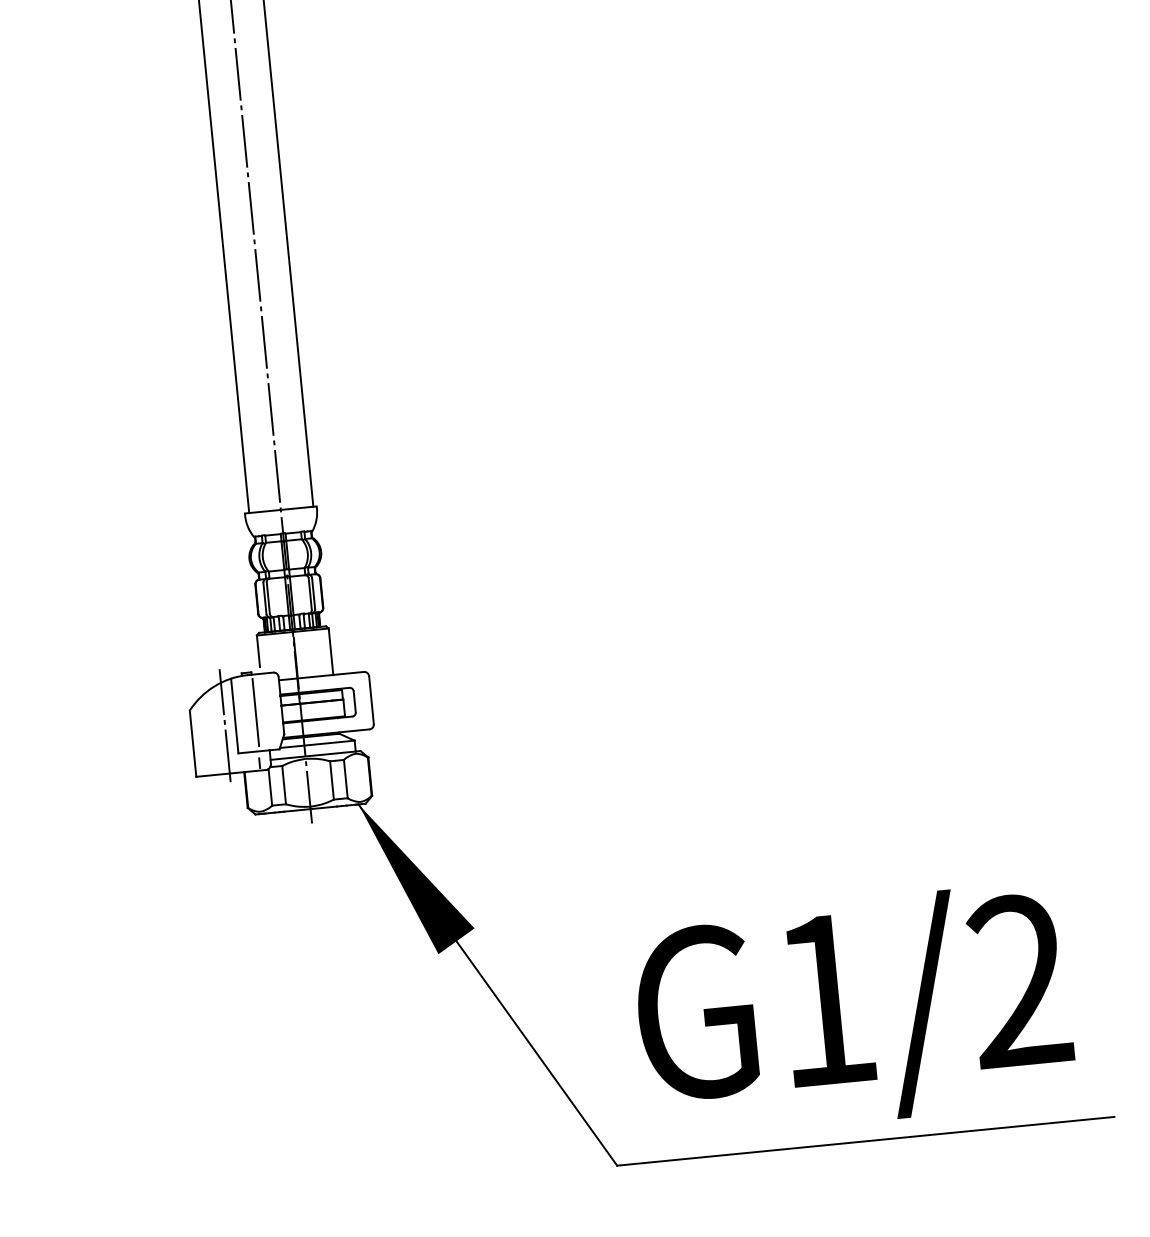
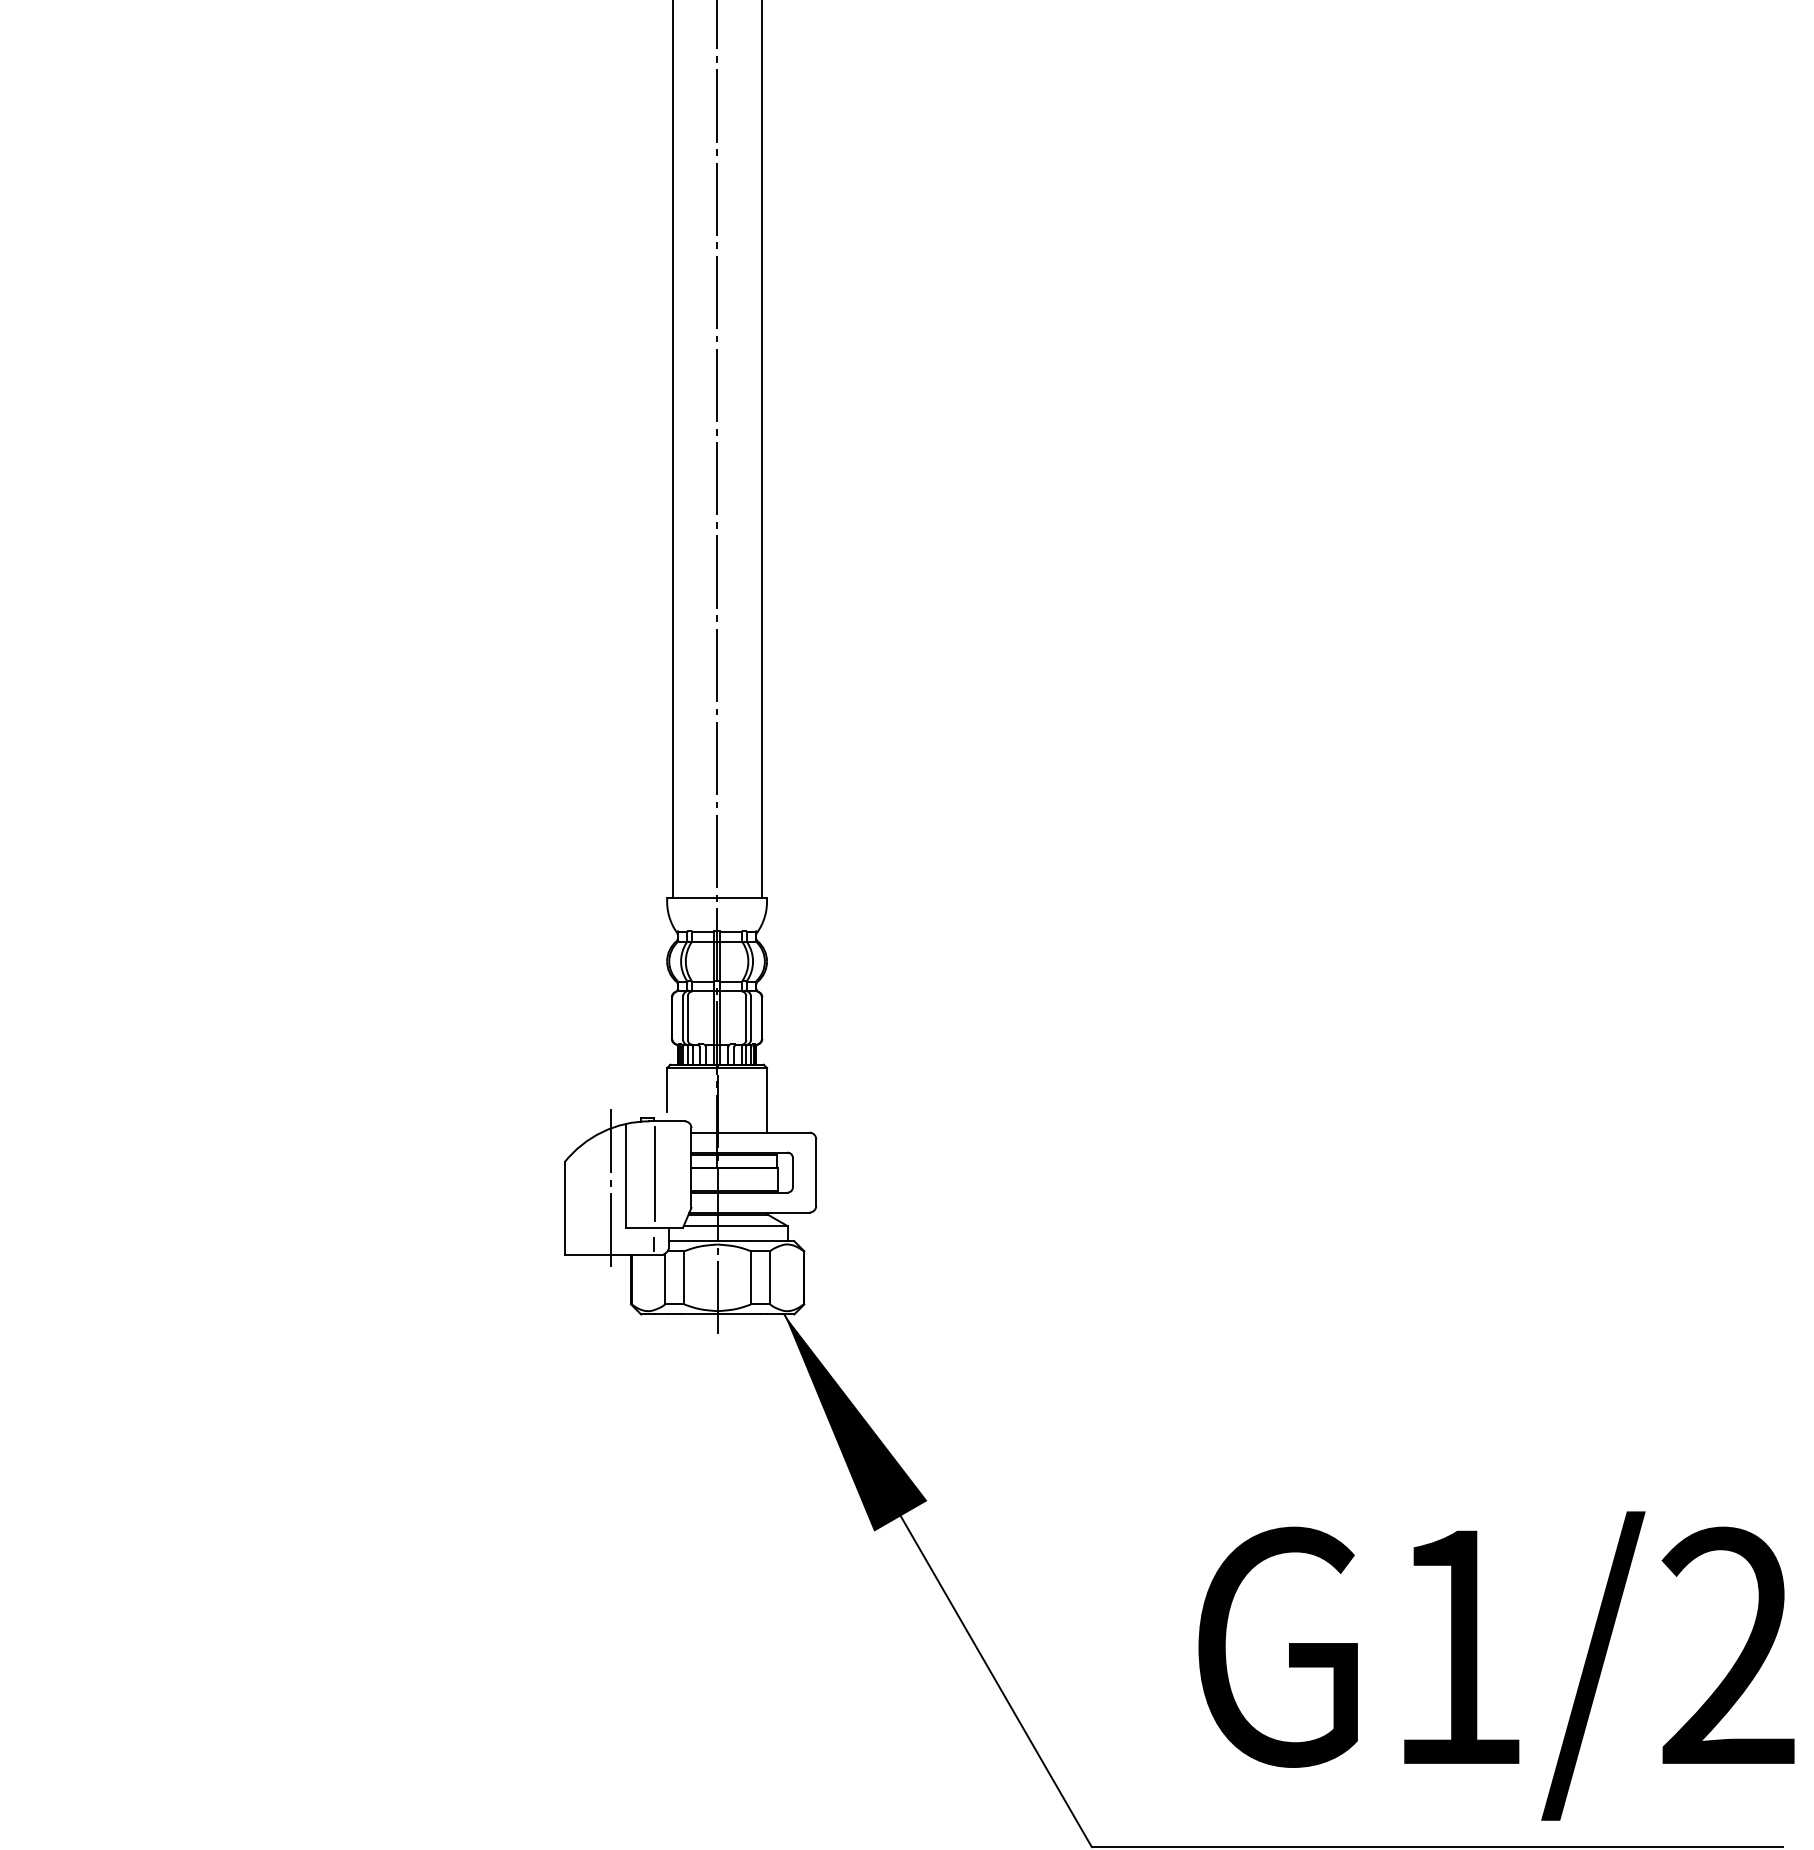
text: (854, 1010) -> (1496, 1665), moved

